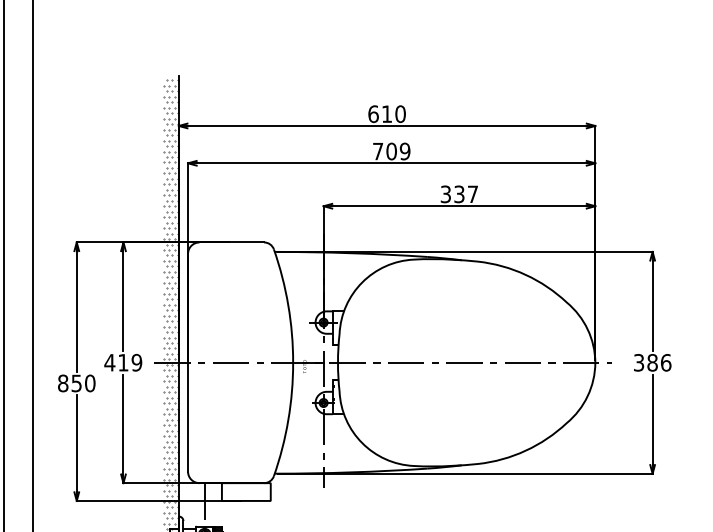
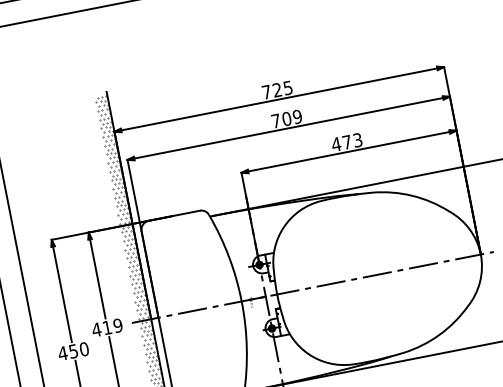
text: (386, 114) -> (277, 90), 610 -> 725
text: (458, 194) -> (346, 142), 337 -> 473
text: (62, 383) -> (62, 353), 850 -> 450

